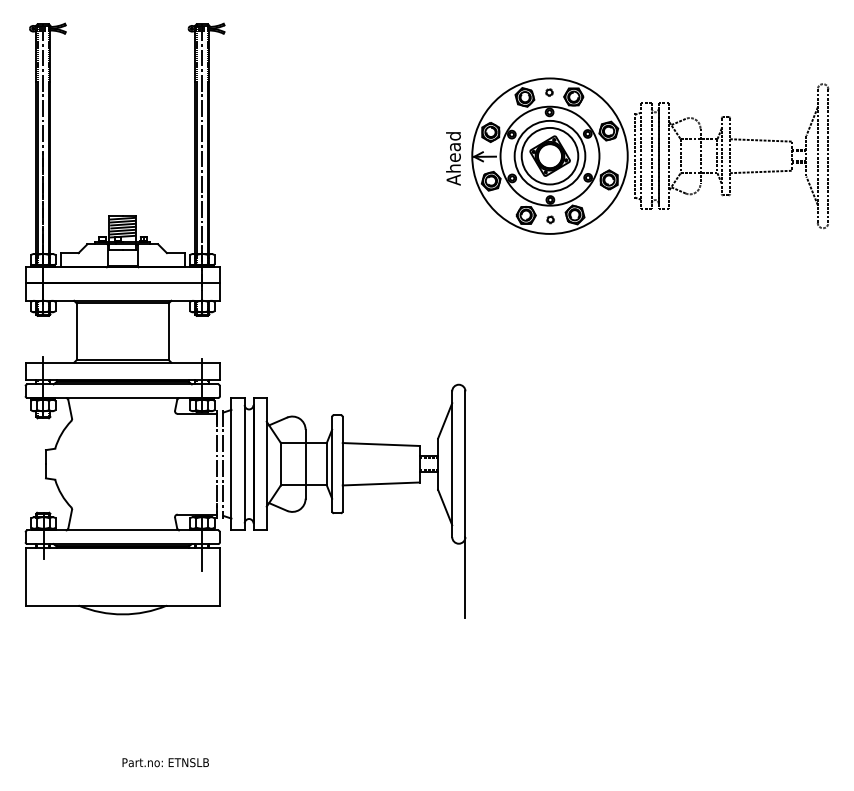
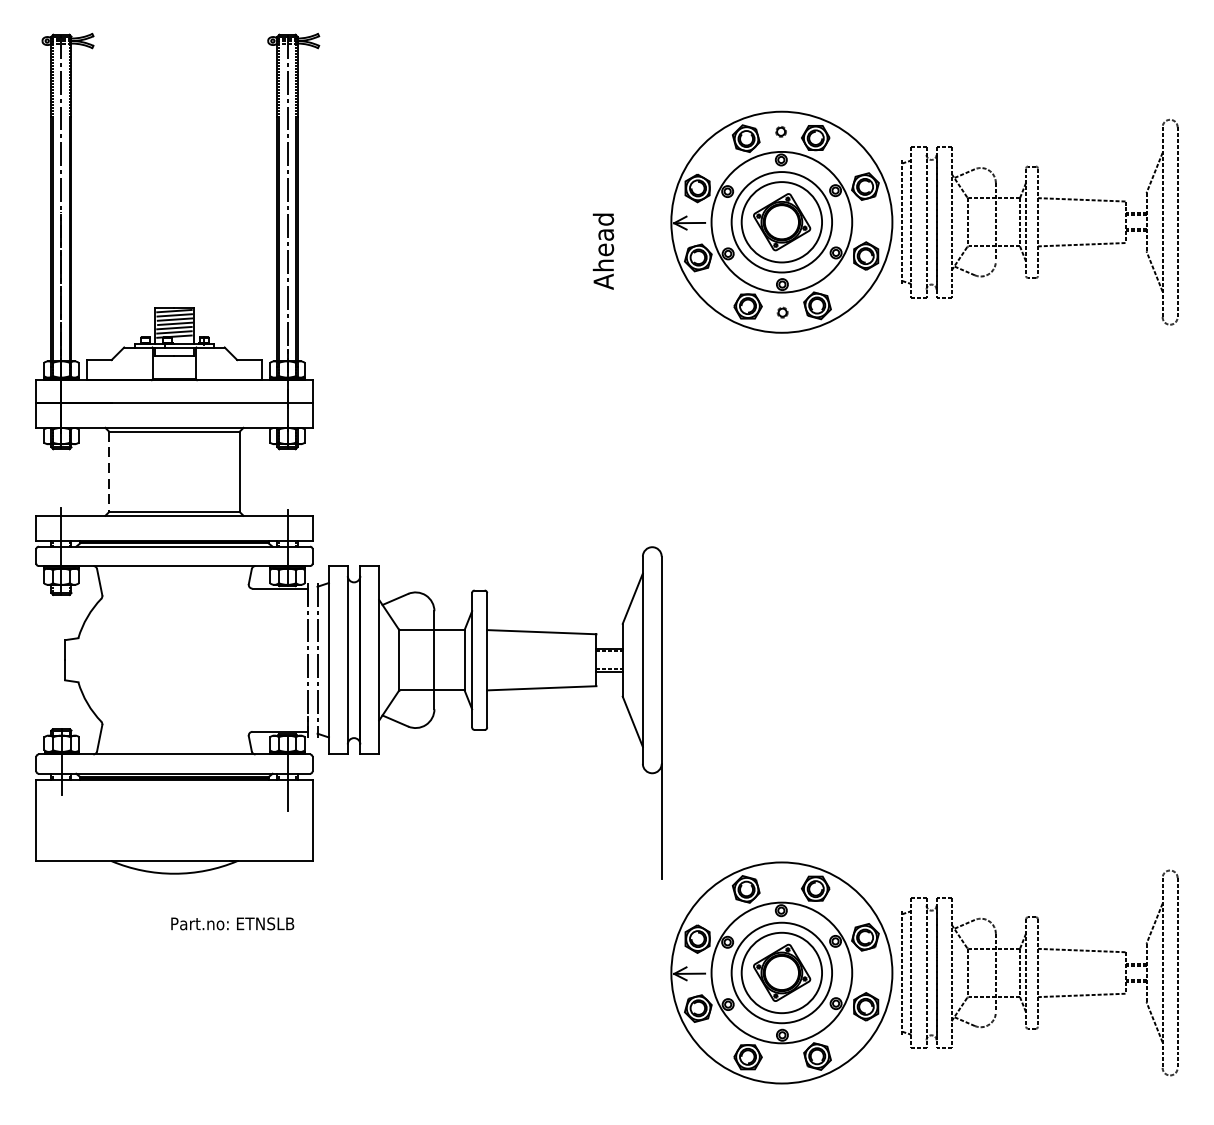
text: (453, 158) -> (603, 251), moved
line: (76, 332) -> (108, 472), solid -> dashed
part: (650, 683) -> (924, 971), added
text: (165, 762) -> (232, 923), moved

